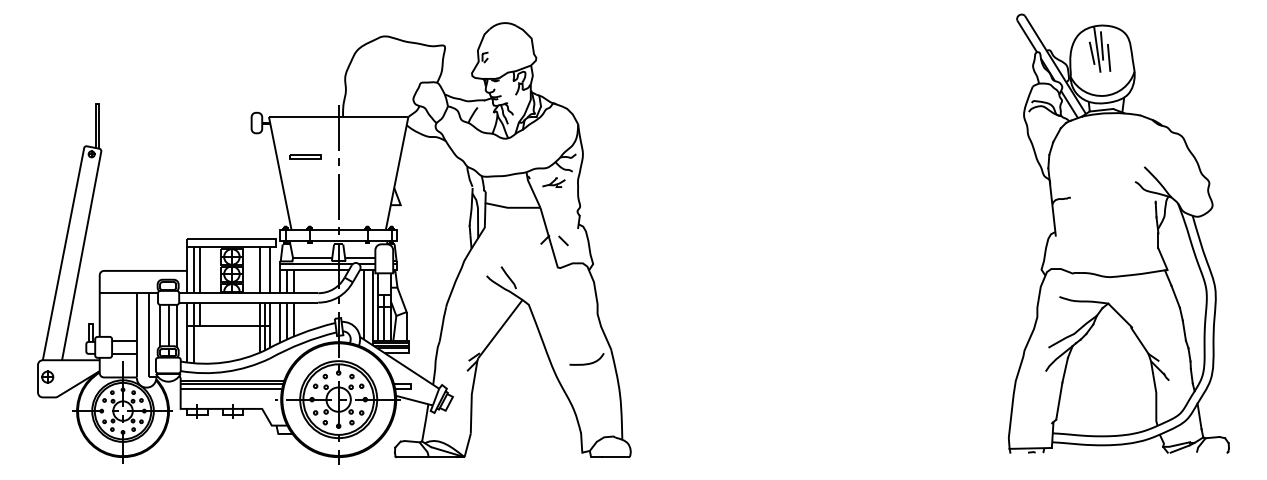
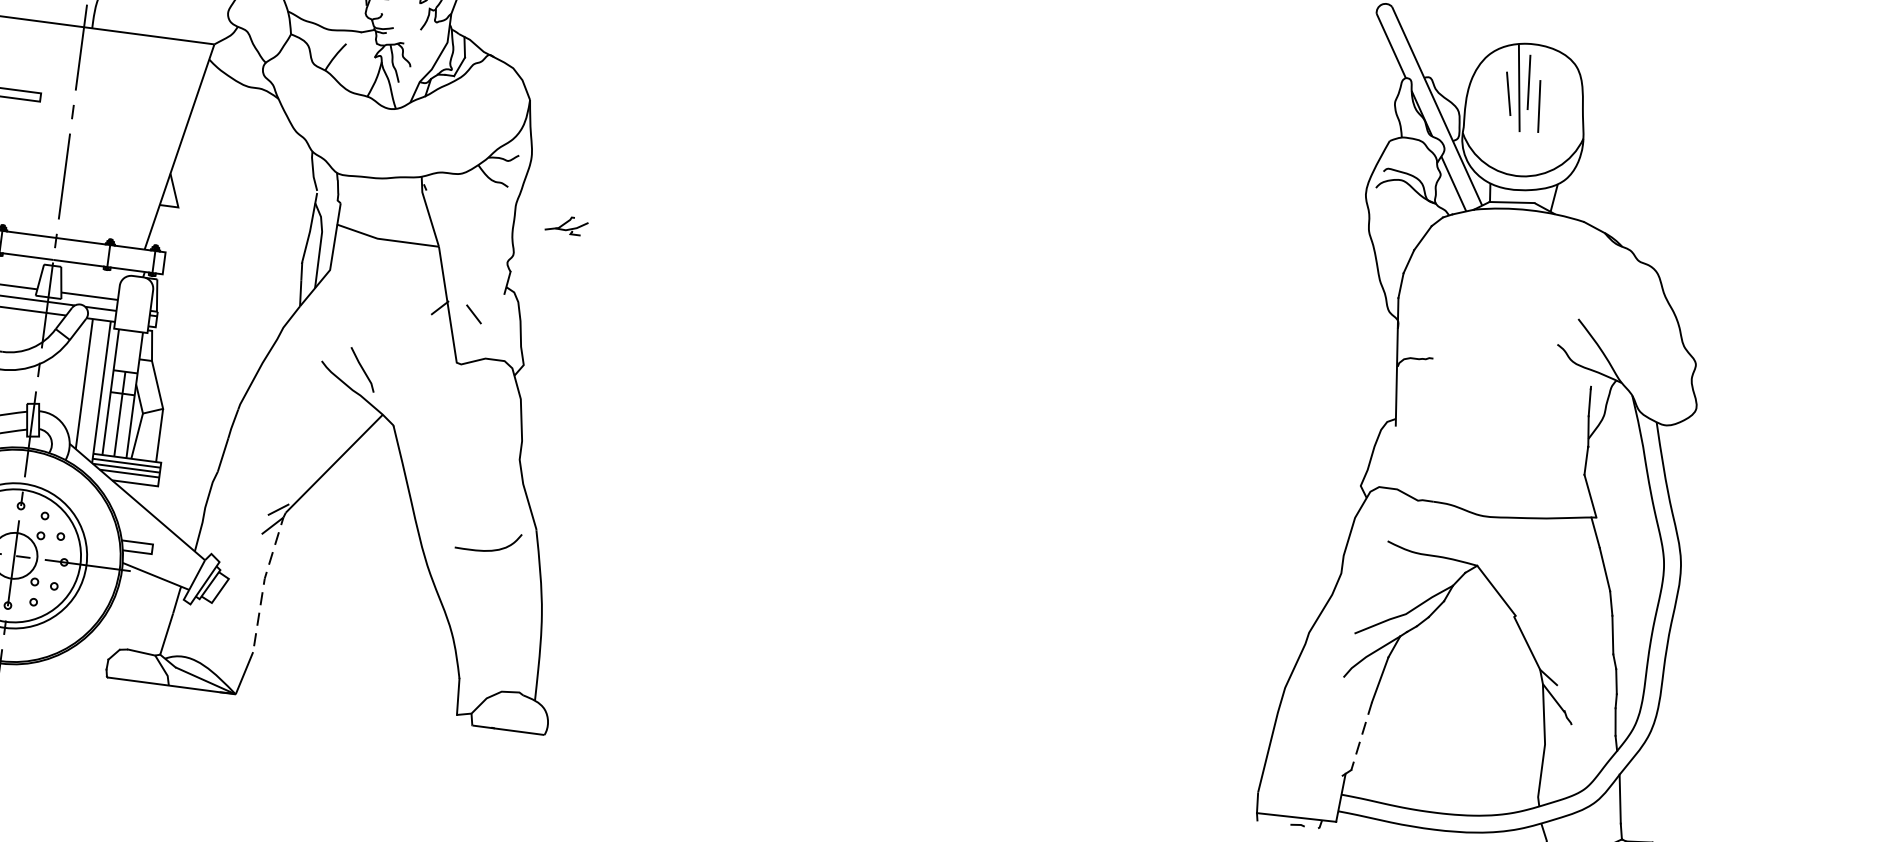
part: (553, 182) -> (565, 224), moved
line: (471, 395) -> (263, 580), solid -> dashed
line: (1059, 401) -> (1361, 736), solid -> dashed

